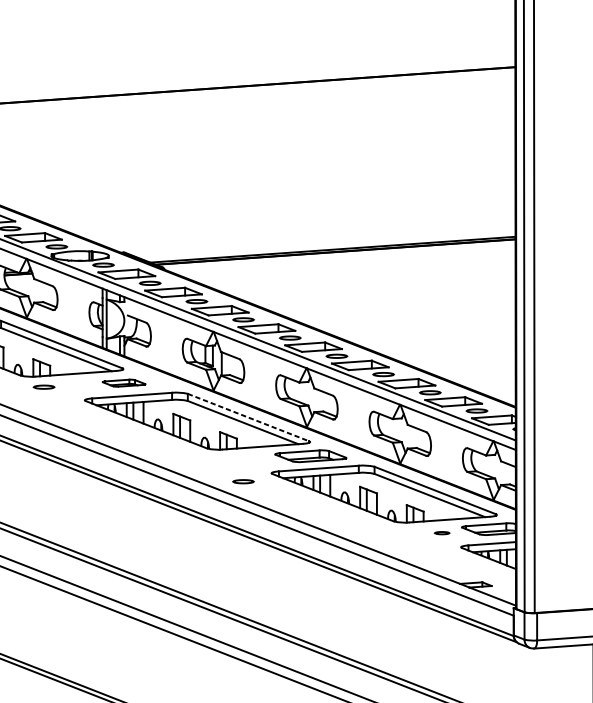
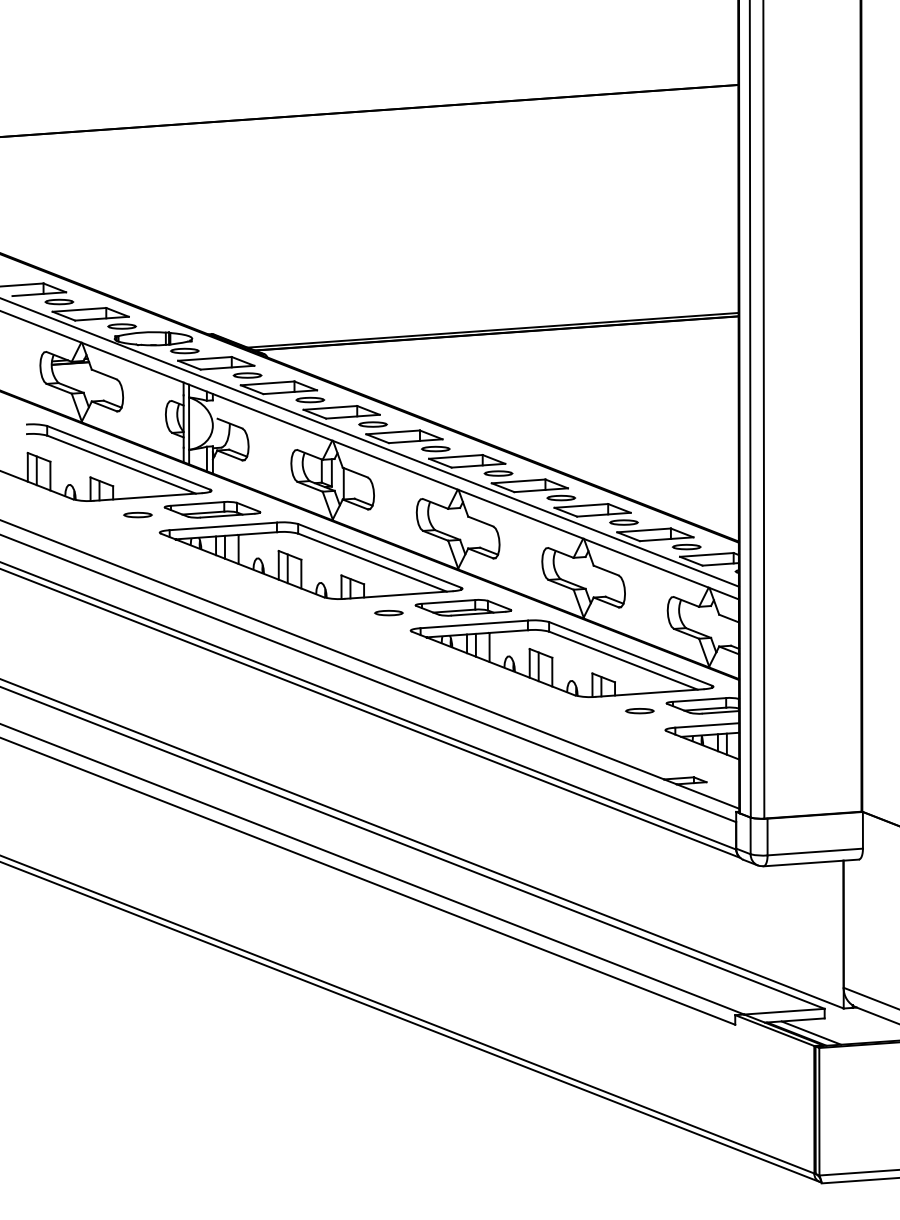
part: (124, 383) -> (212, 509), size x1.67
part: (43, 386) -> (137, 514), moved
line: (248, 417) -> (379, 555), dashed -> solid
part: (243, 482) -> (388, 613), moved
part: (441, 533) -> (639, 711), size x1.43

